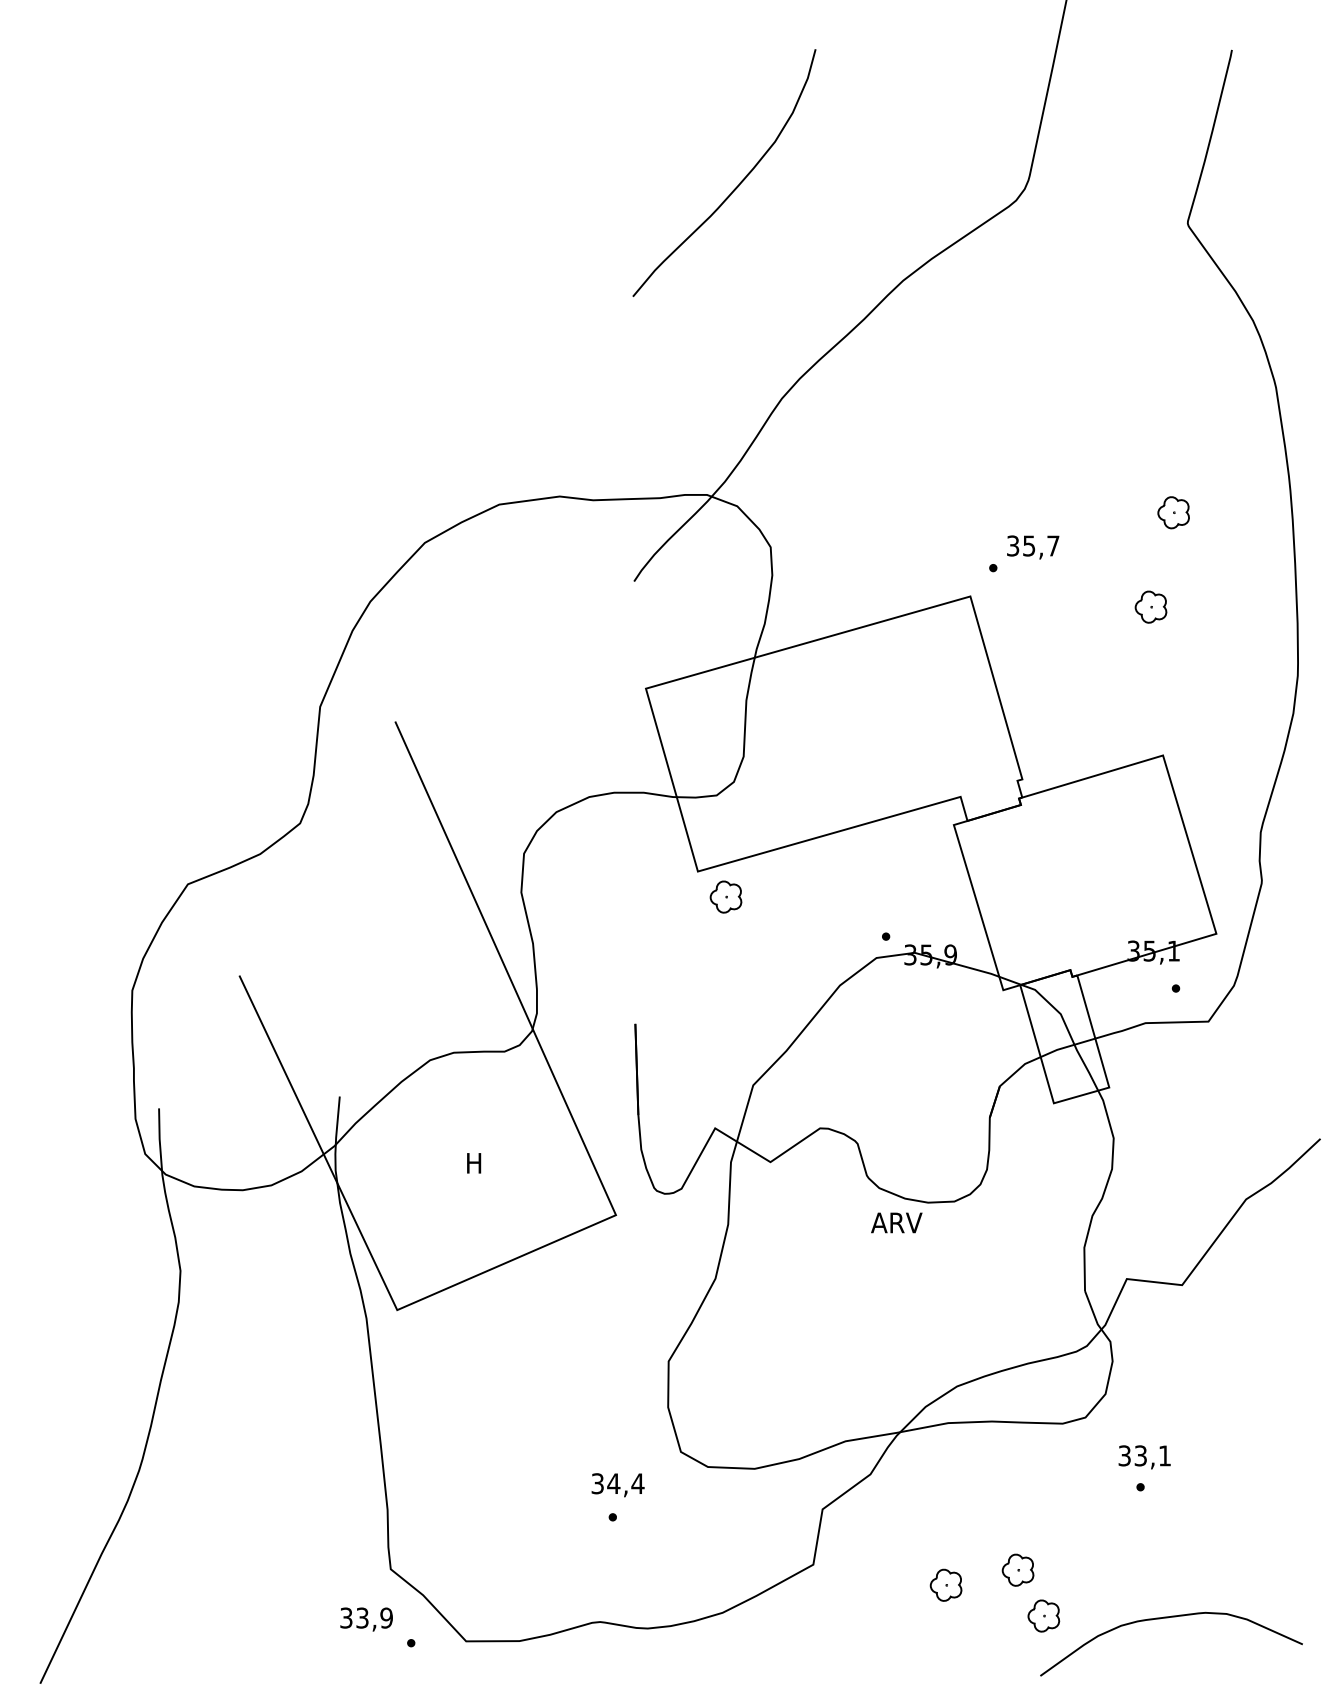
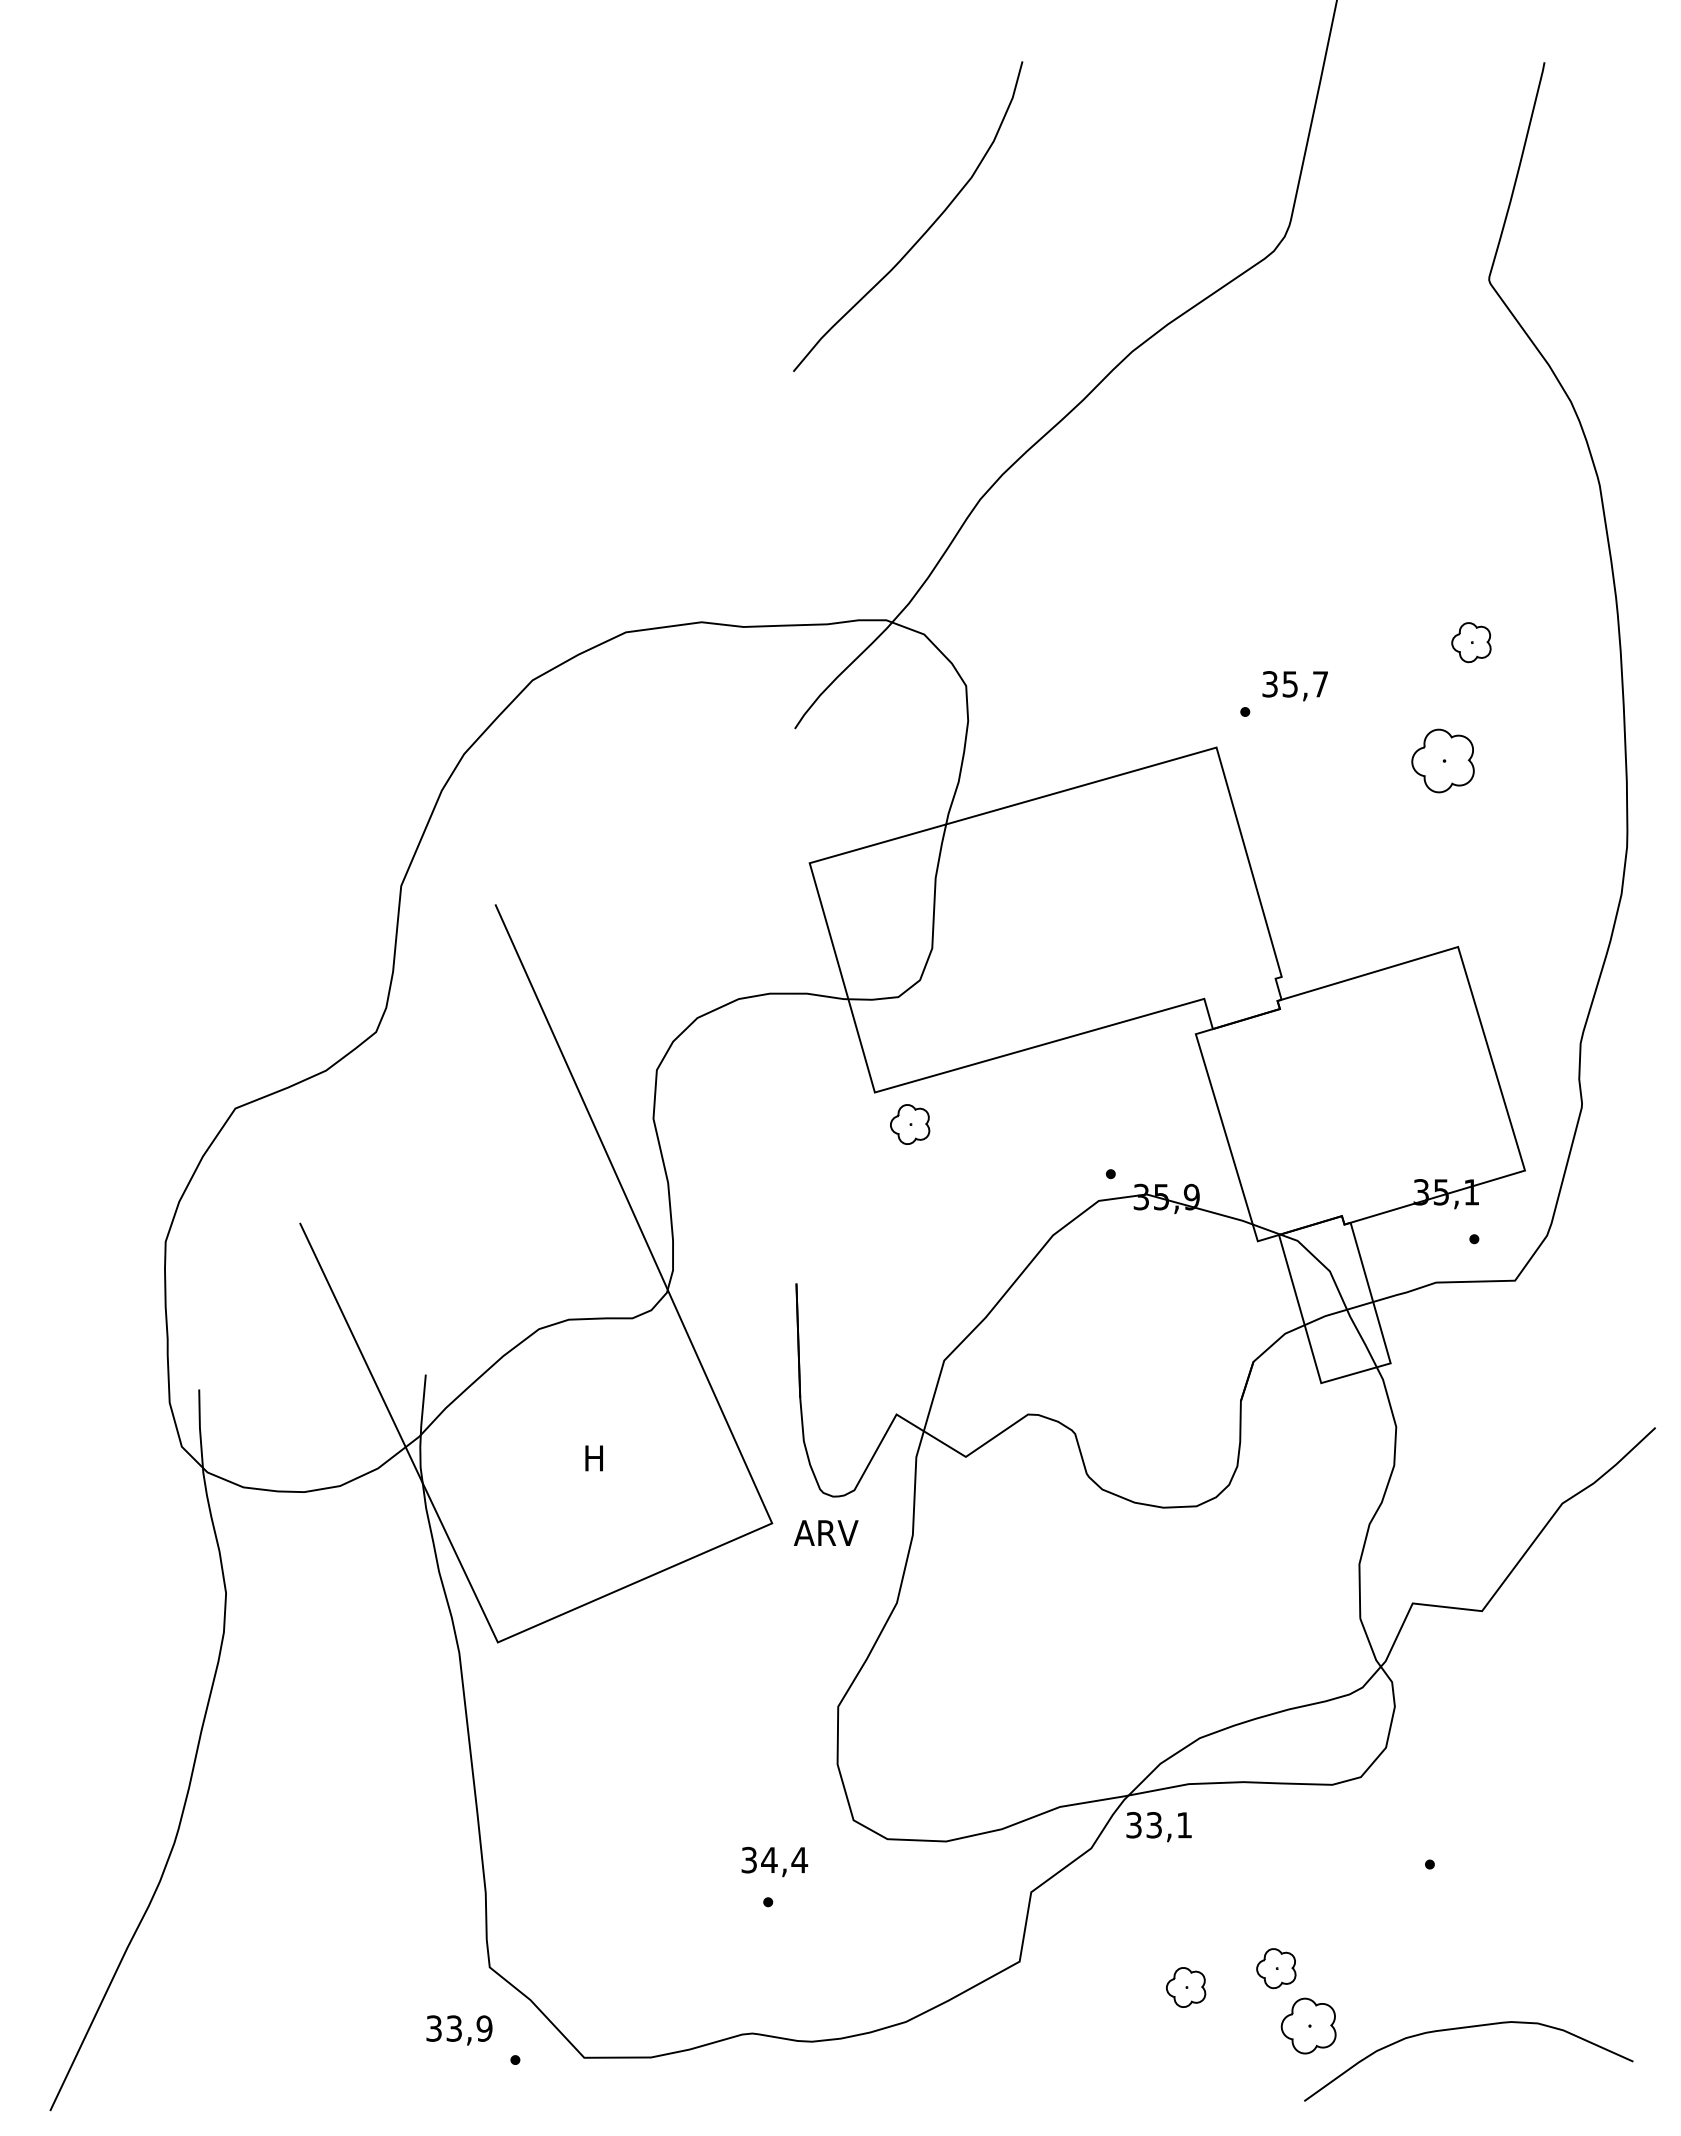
part: (1150, 606) -> (1442, 760), size x1.6
text: (896, 1222) -> (826, 1532), moved
text: (1144, 1457) -> (1158, 1827), moved
part: (1043, 1615) -> (1308, 2025), size x1.4

